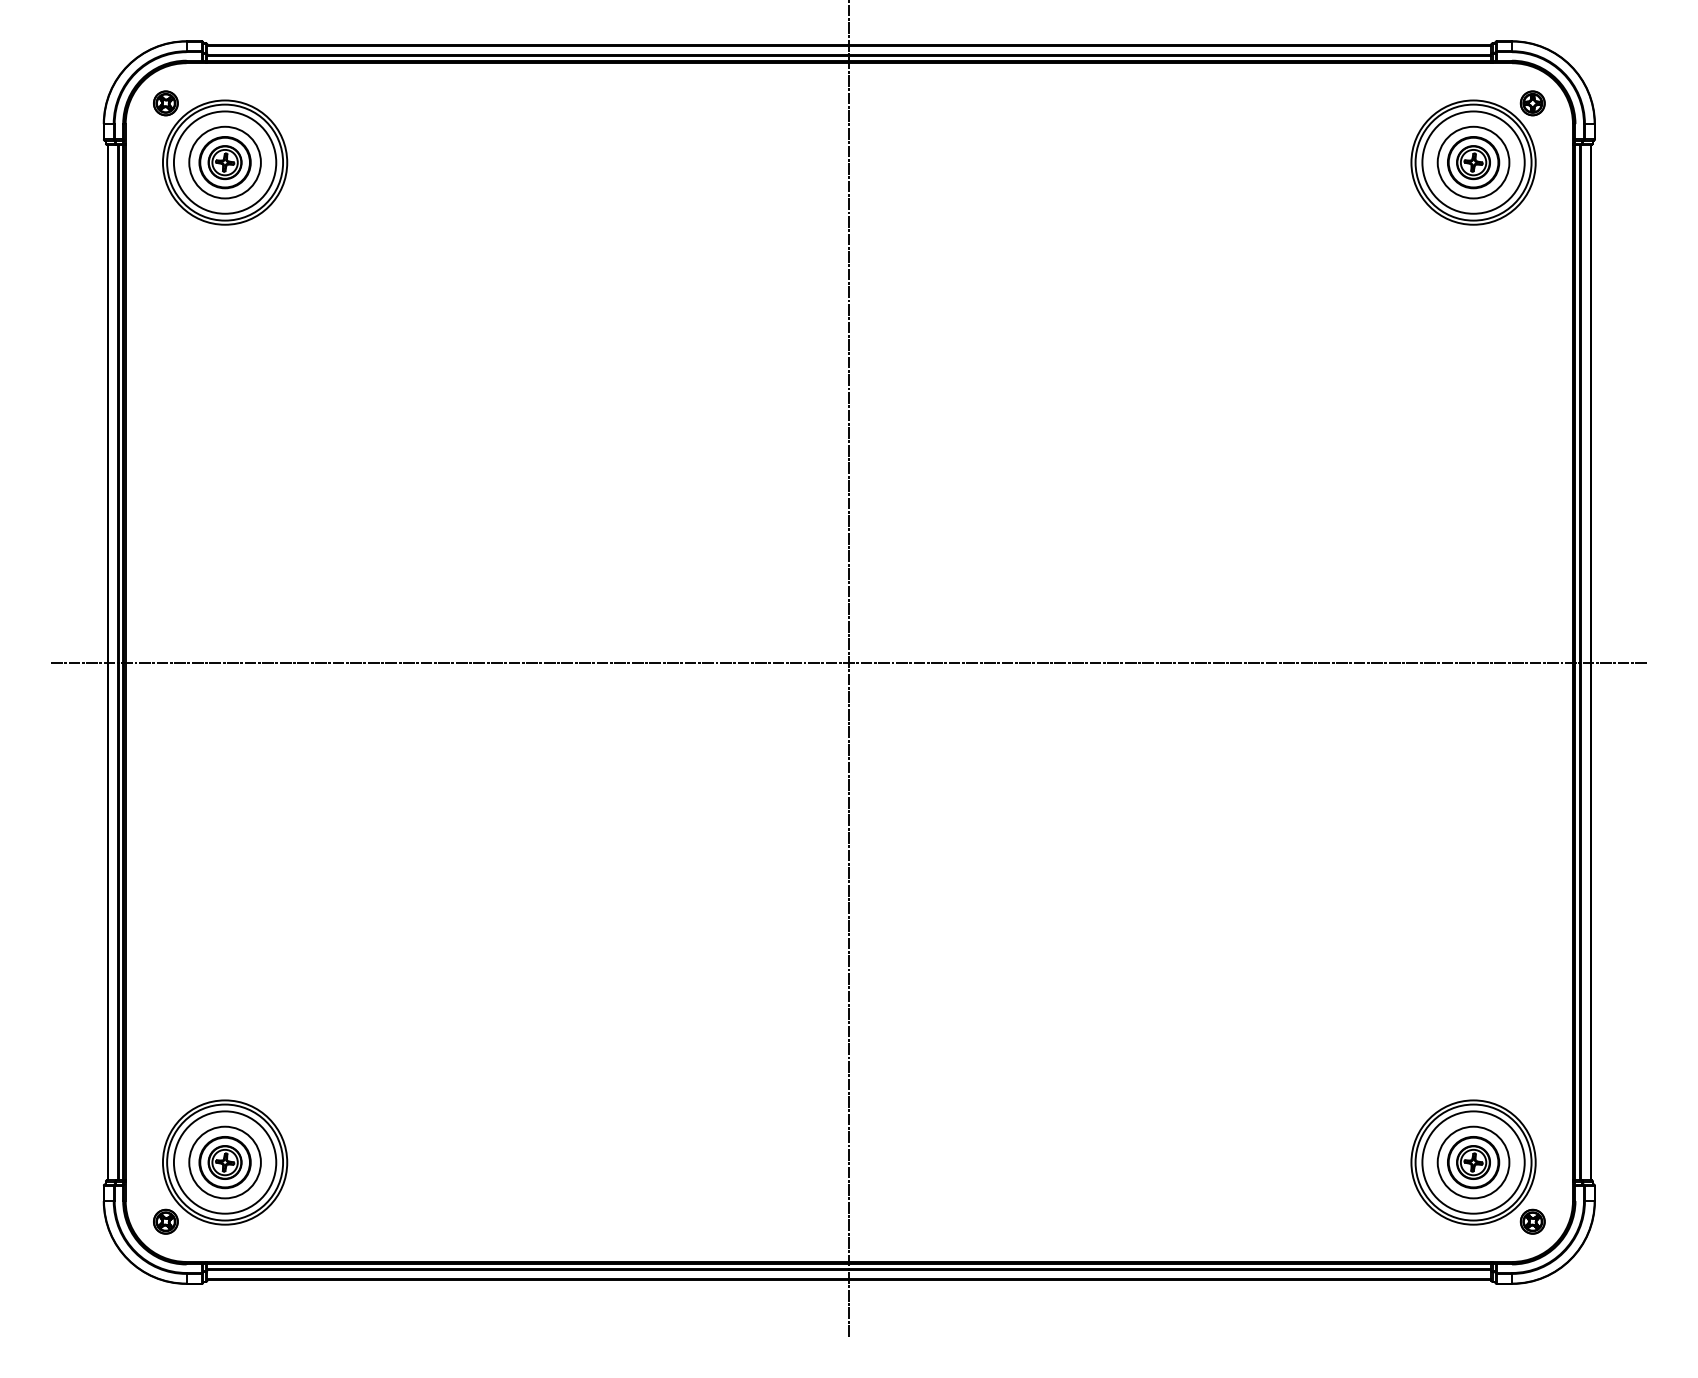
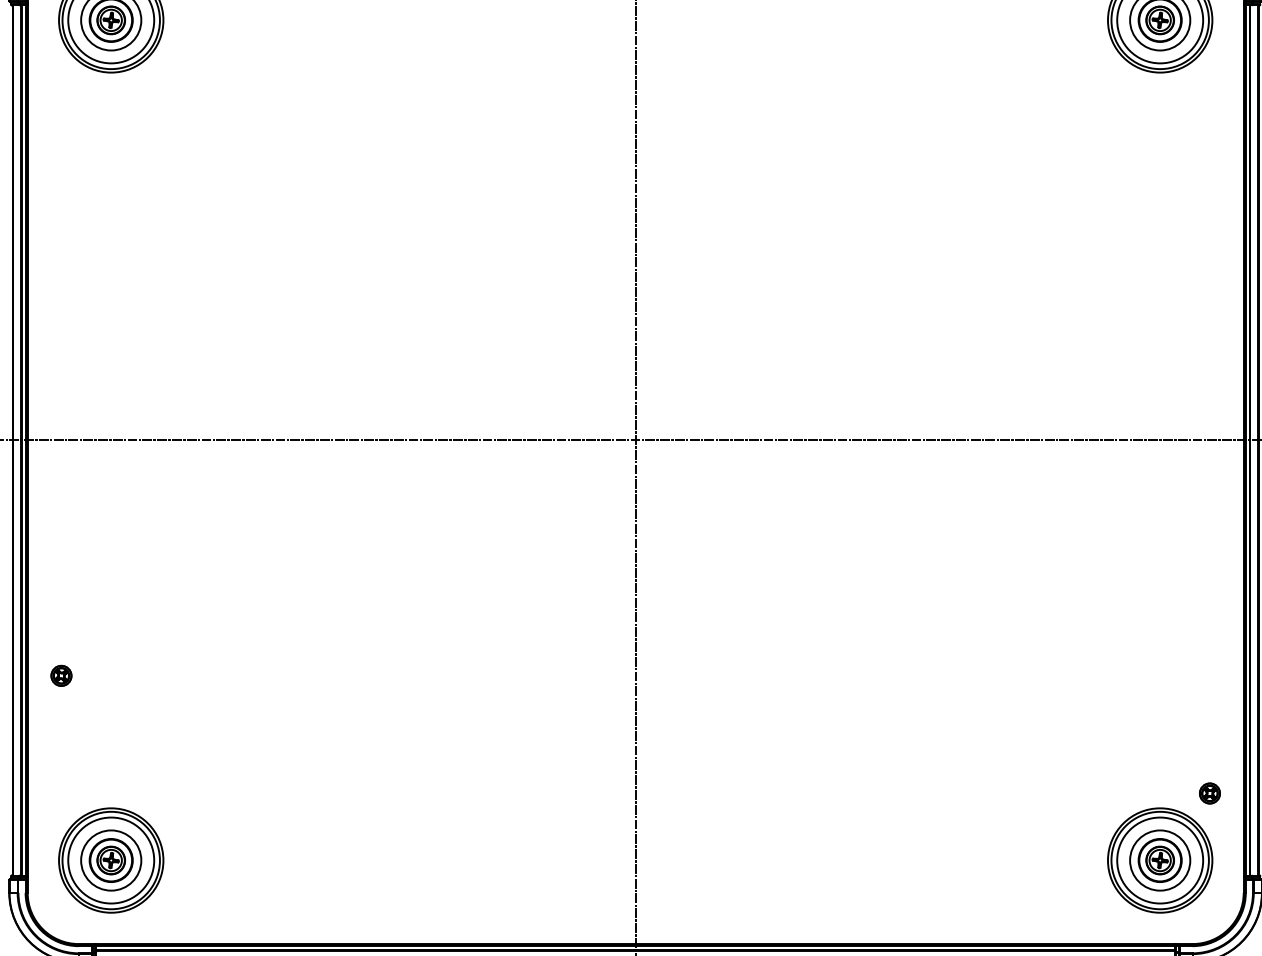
part: (165, 1221) -> (61, 675), moved
part: (1532, 1221) -> (1209, 793), moved

